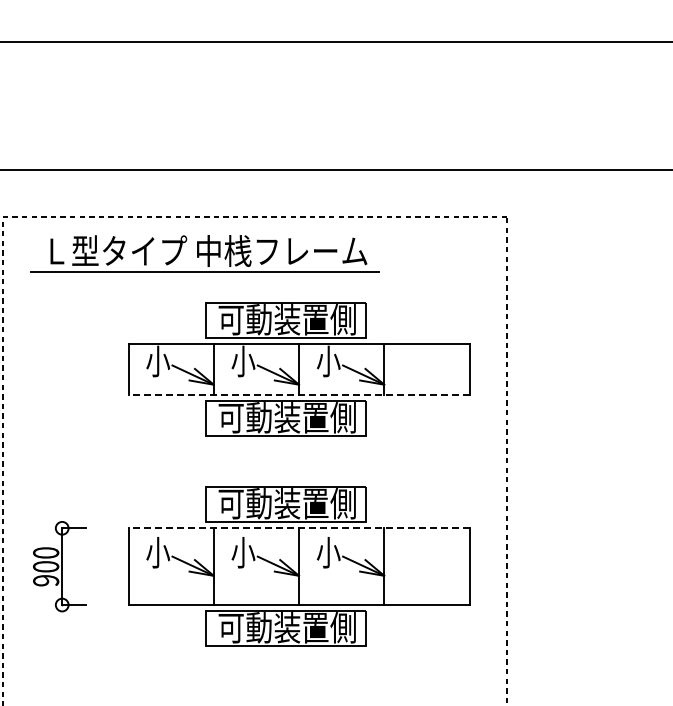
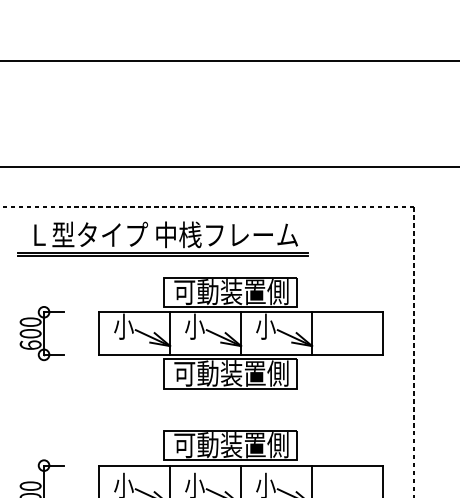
line: (204, 276) -> (162, 256), added
part: (59, 369) -> (41, 333), added
line: (299, 395) -> (241, 355), dashed -> solid
line: (299, 528) -> (241, 465), dashed -> solid

